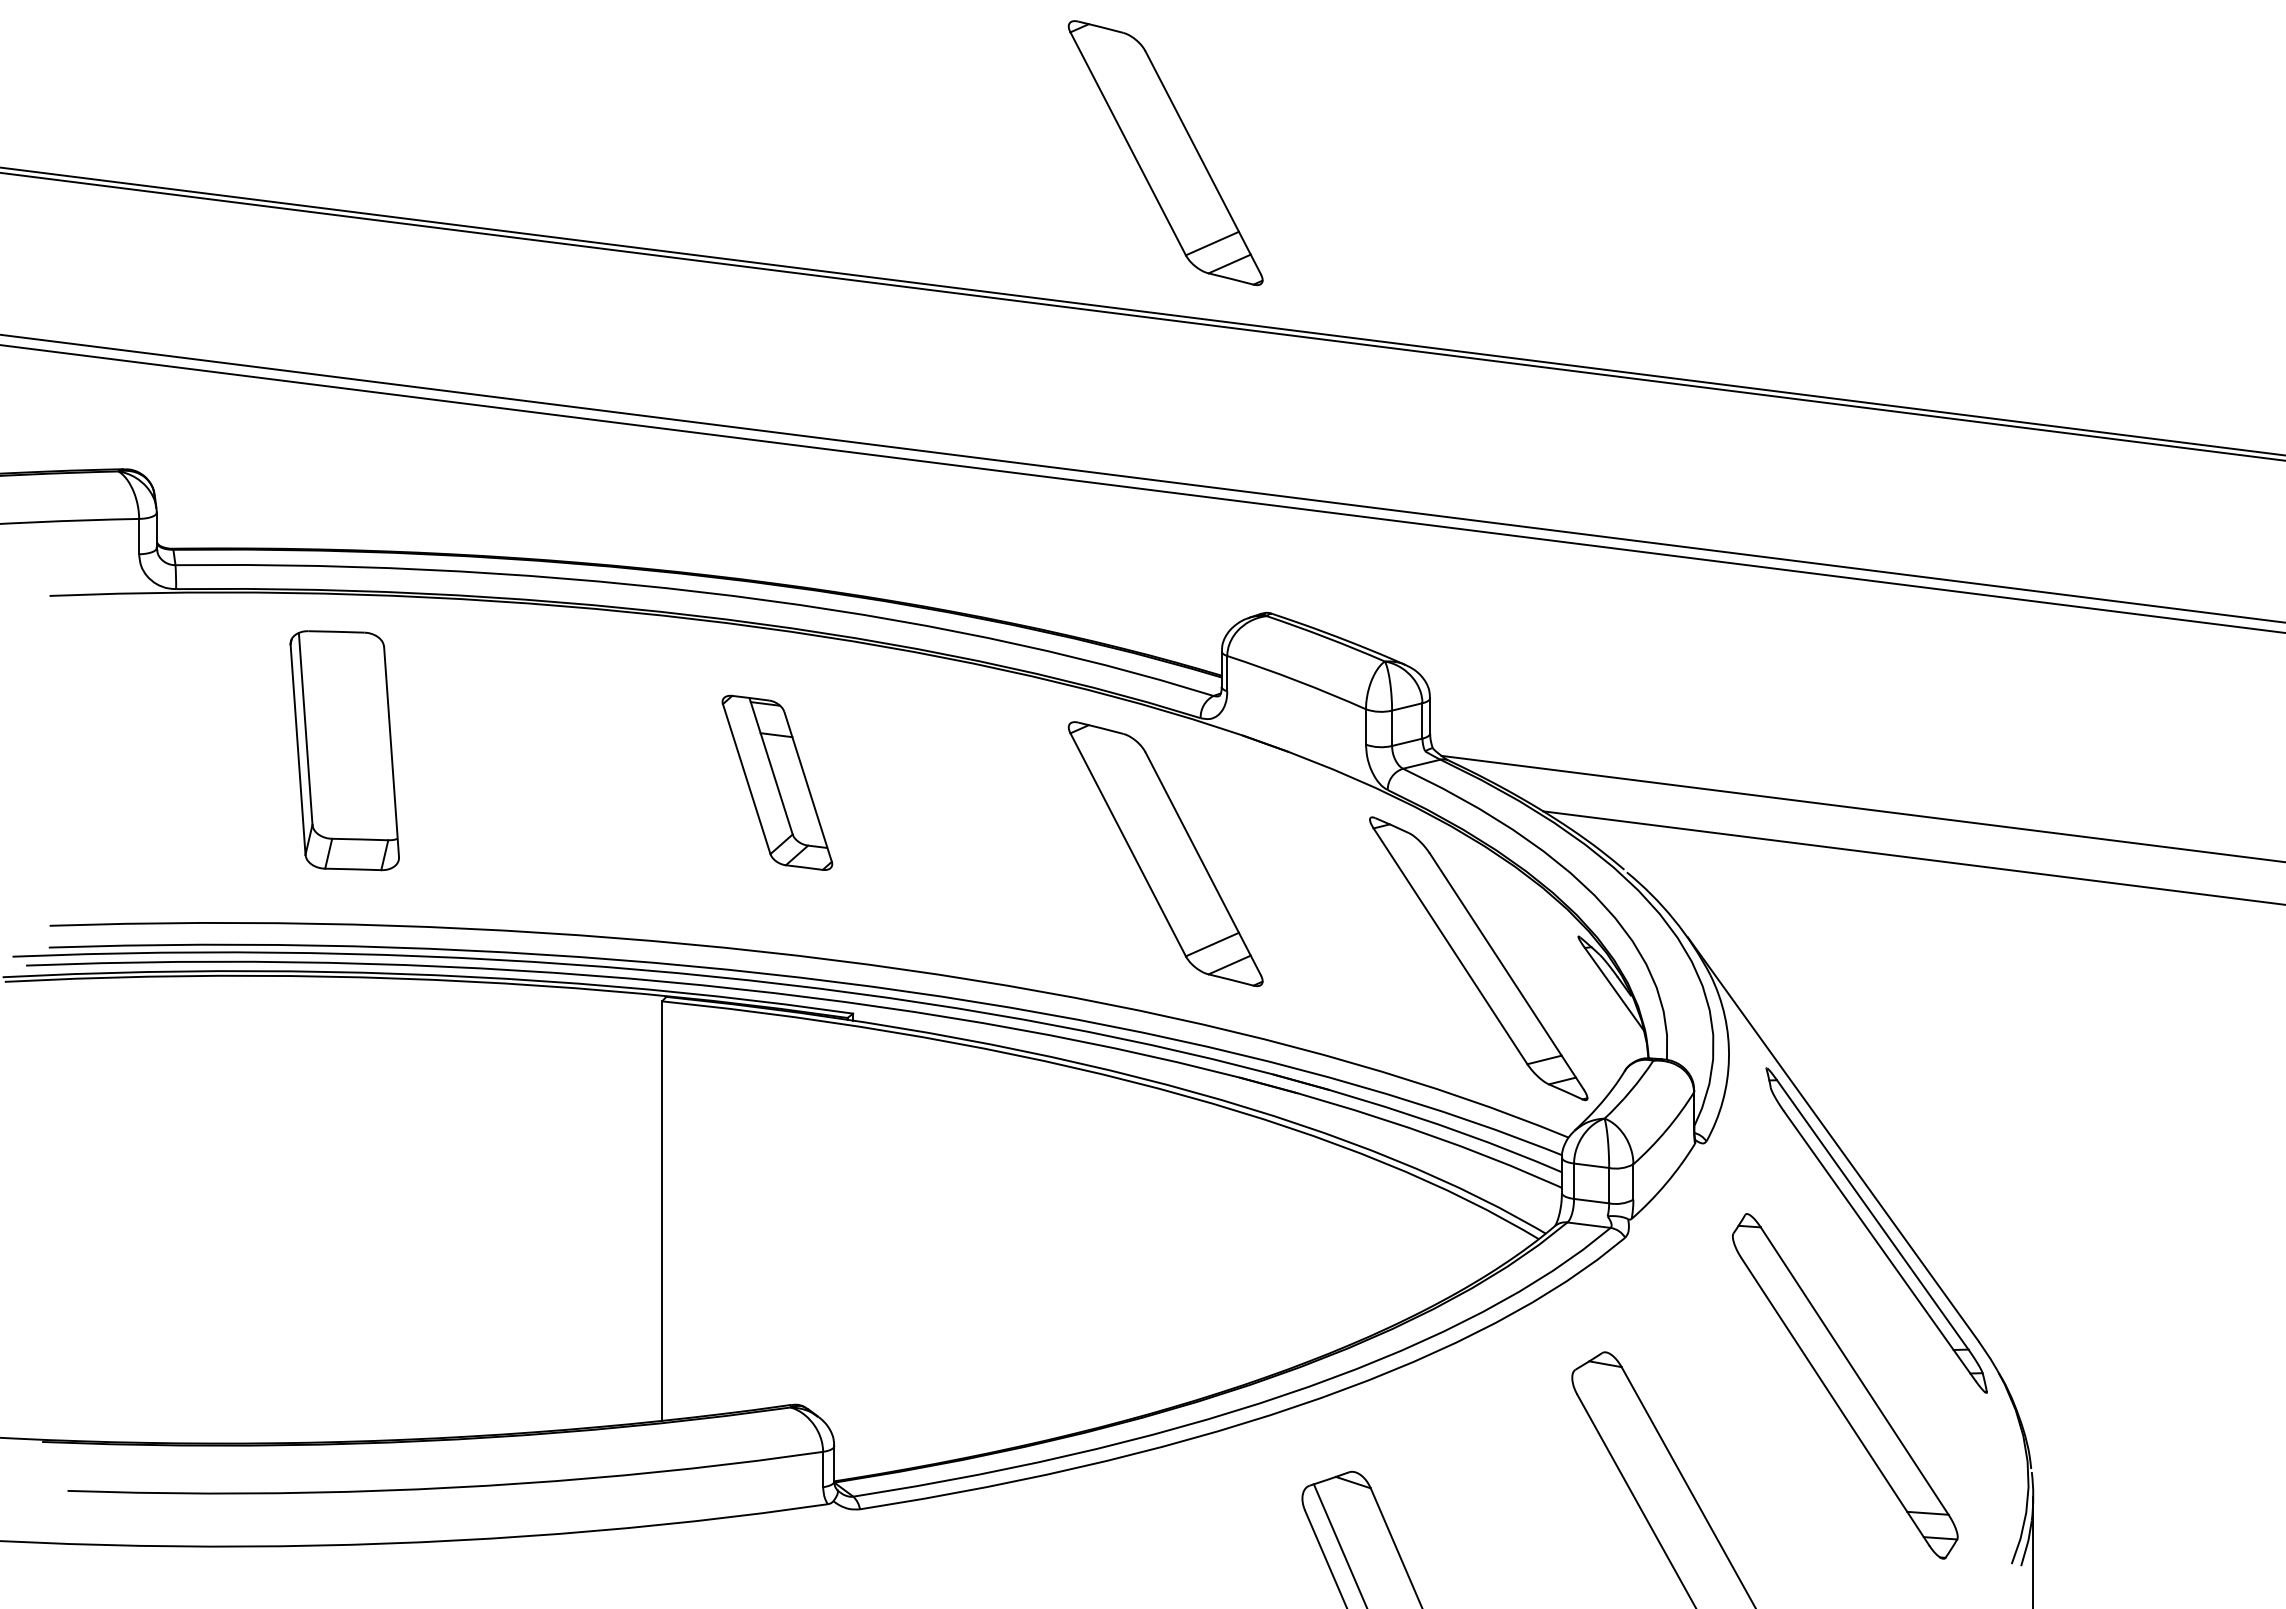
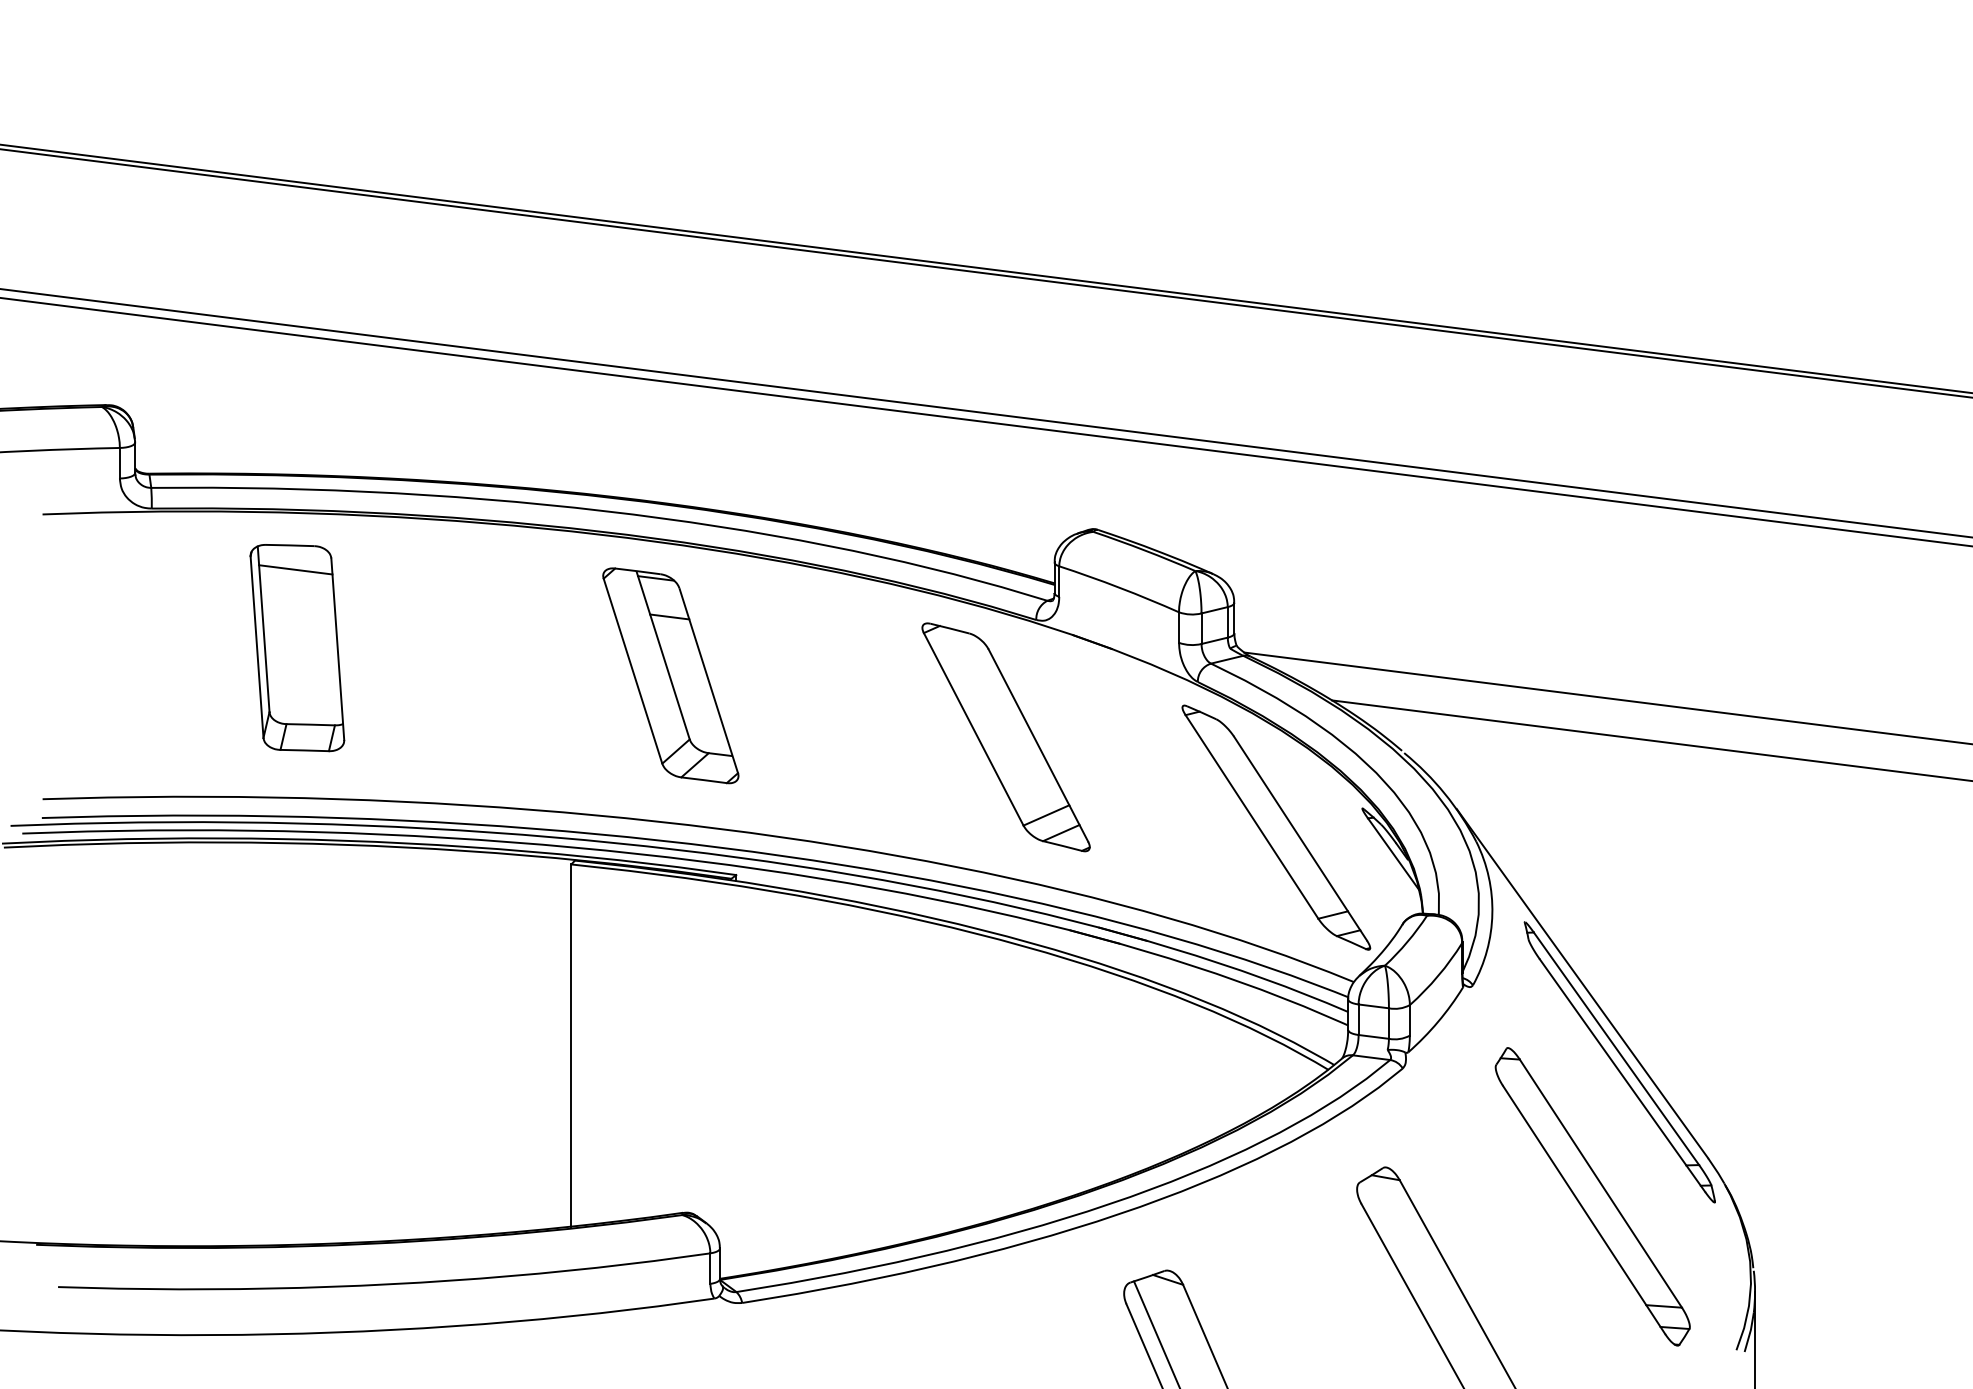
part: (1165, 153) -> (1005, 132), removed
line: (342, 659) -> (295, 569), added
part: (777, 782) -> (670, 675), size x1.43

